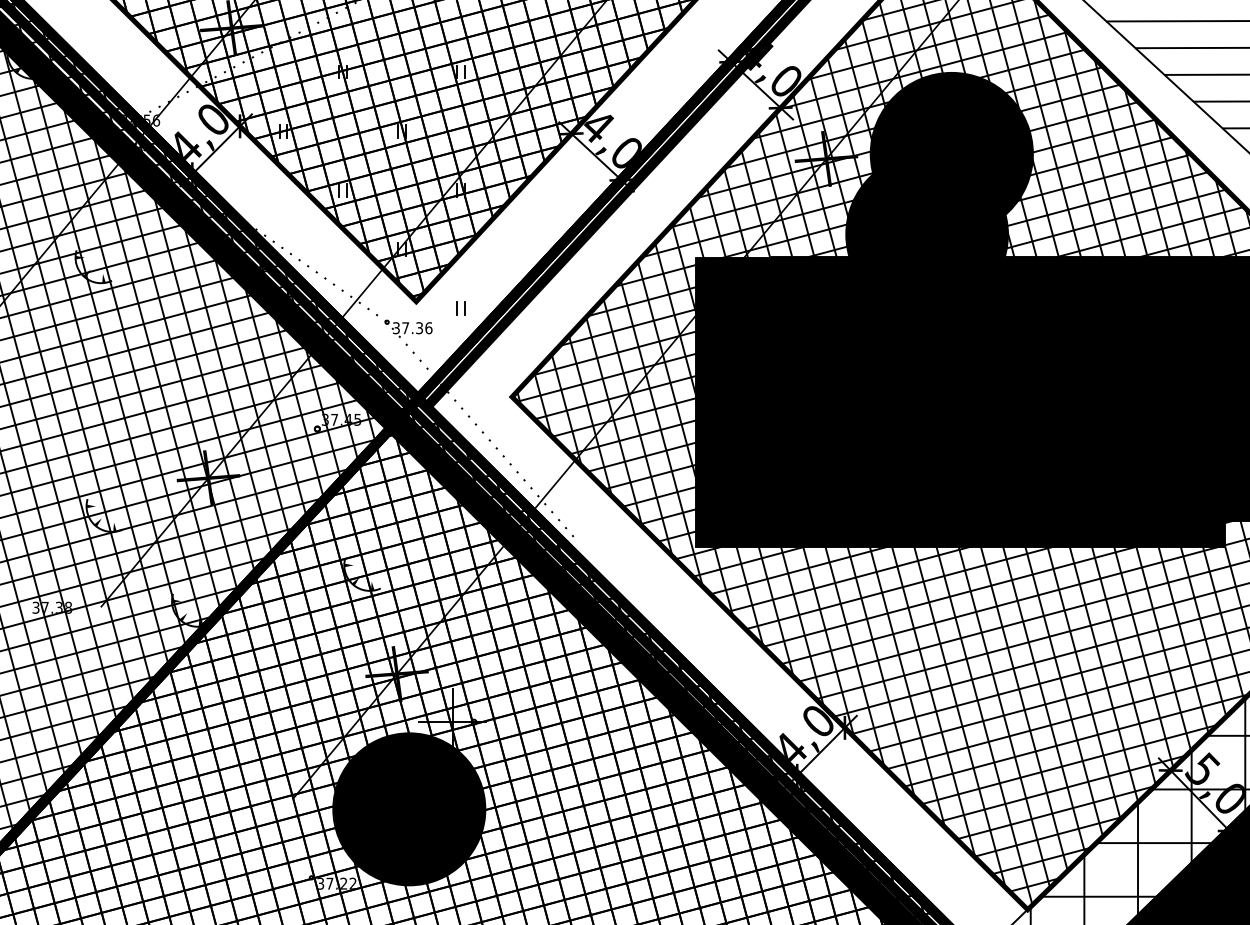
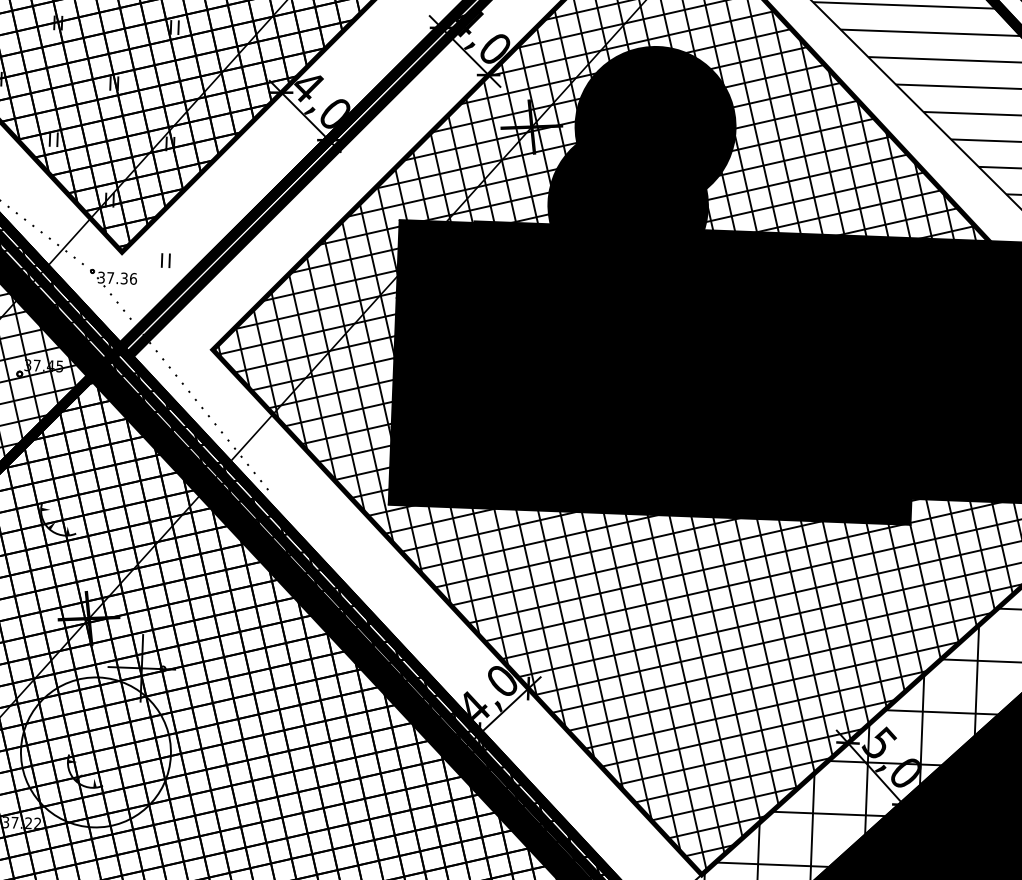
fill: (409, 809) -> (96, 752), removed

